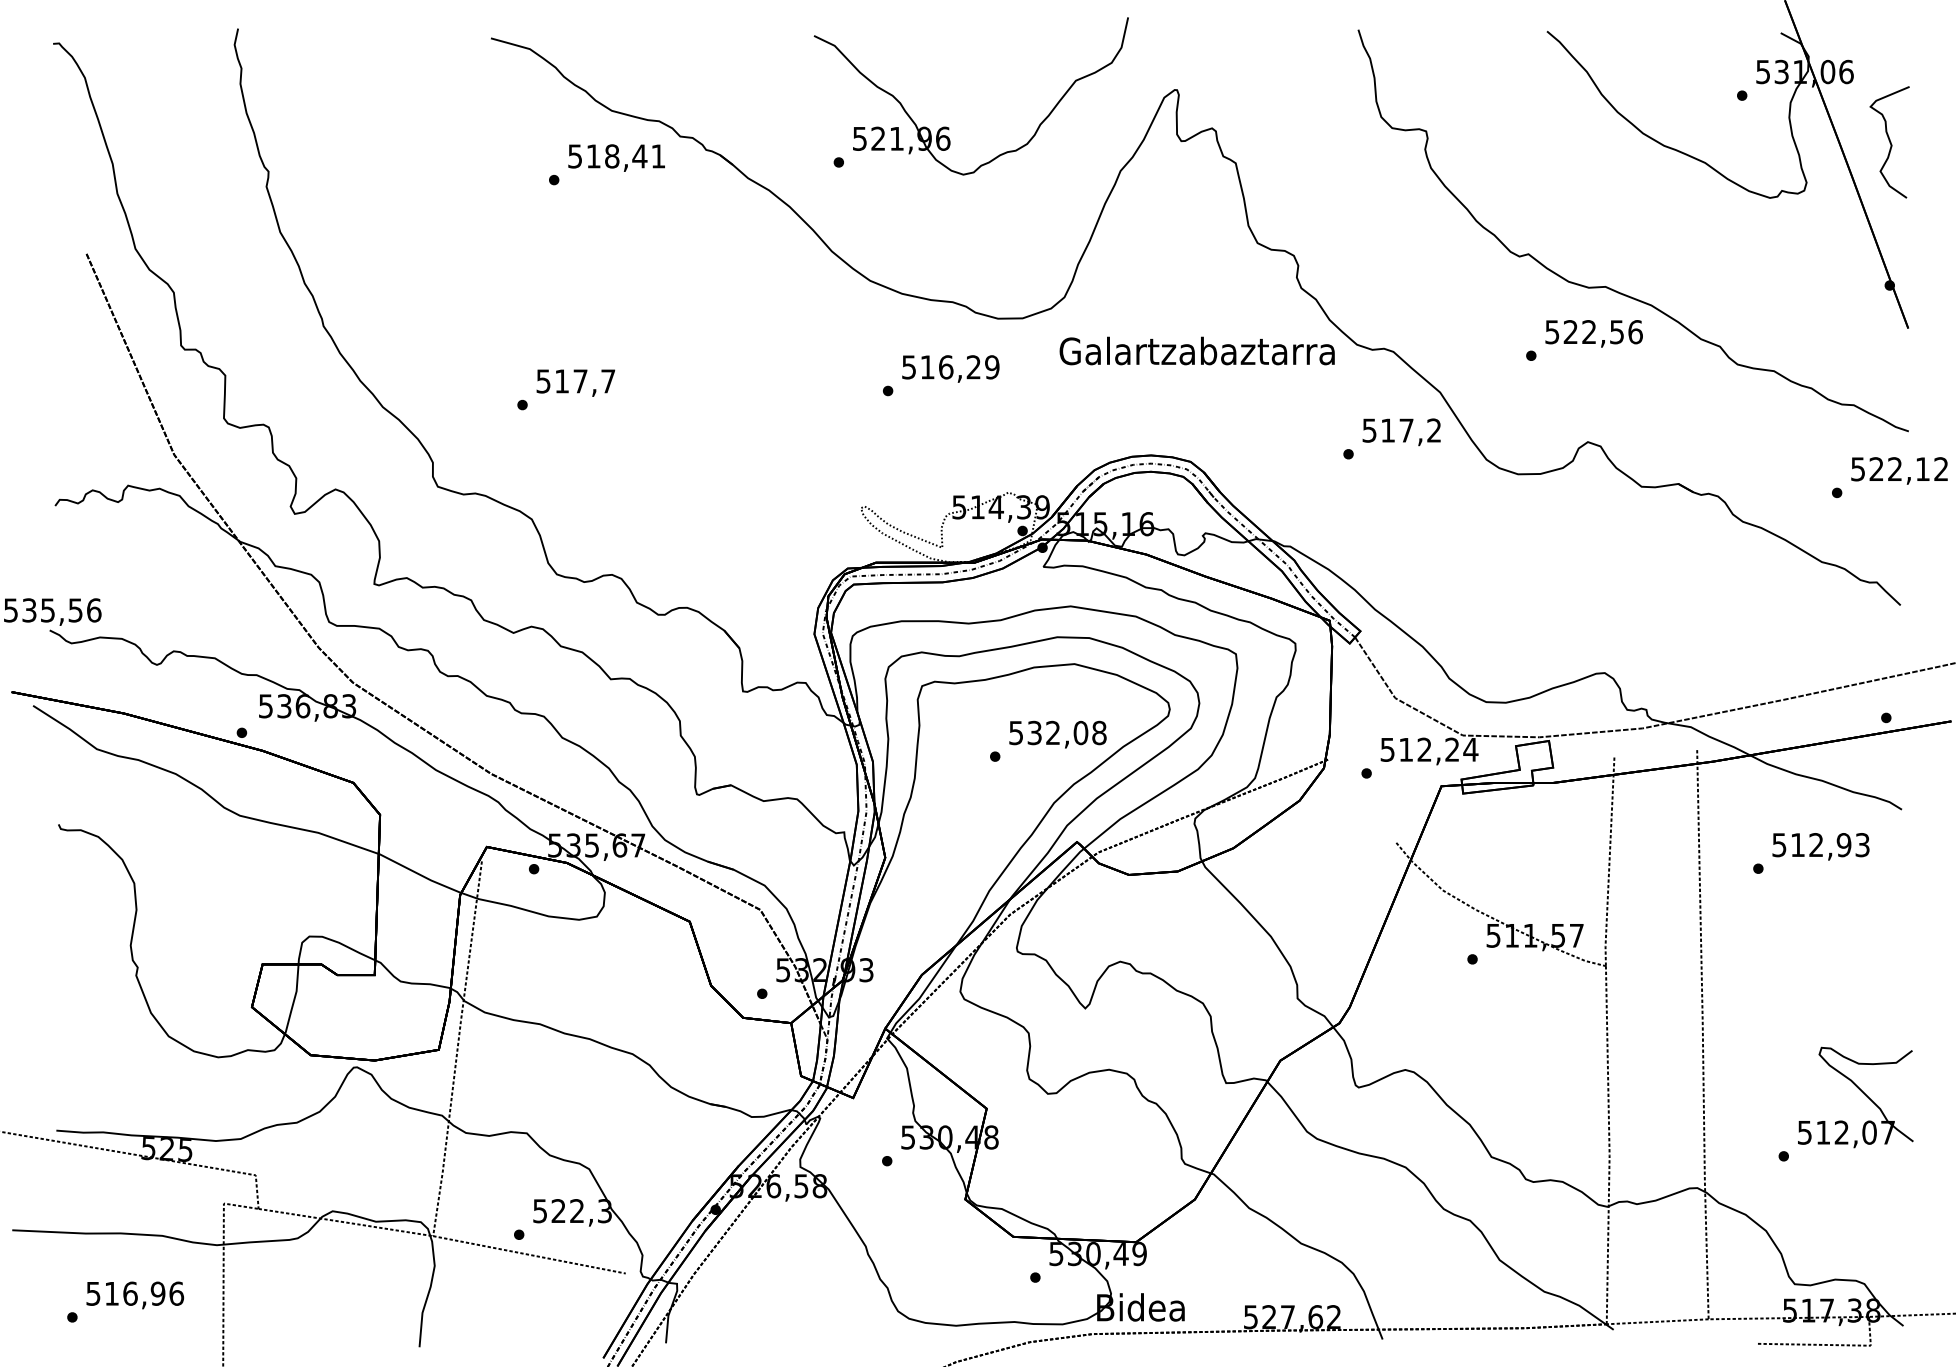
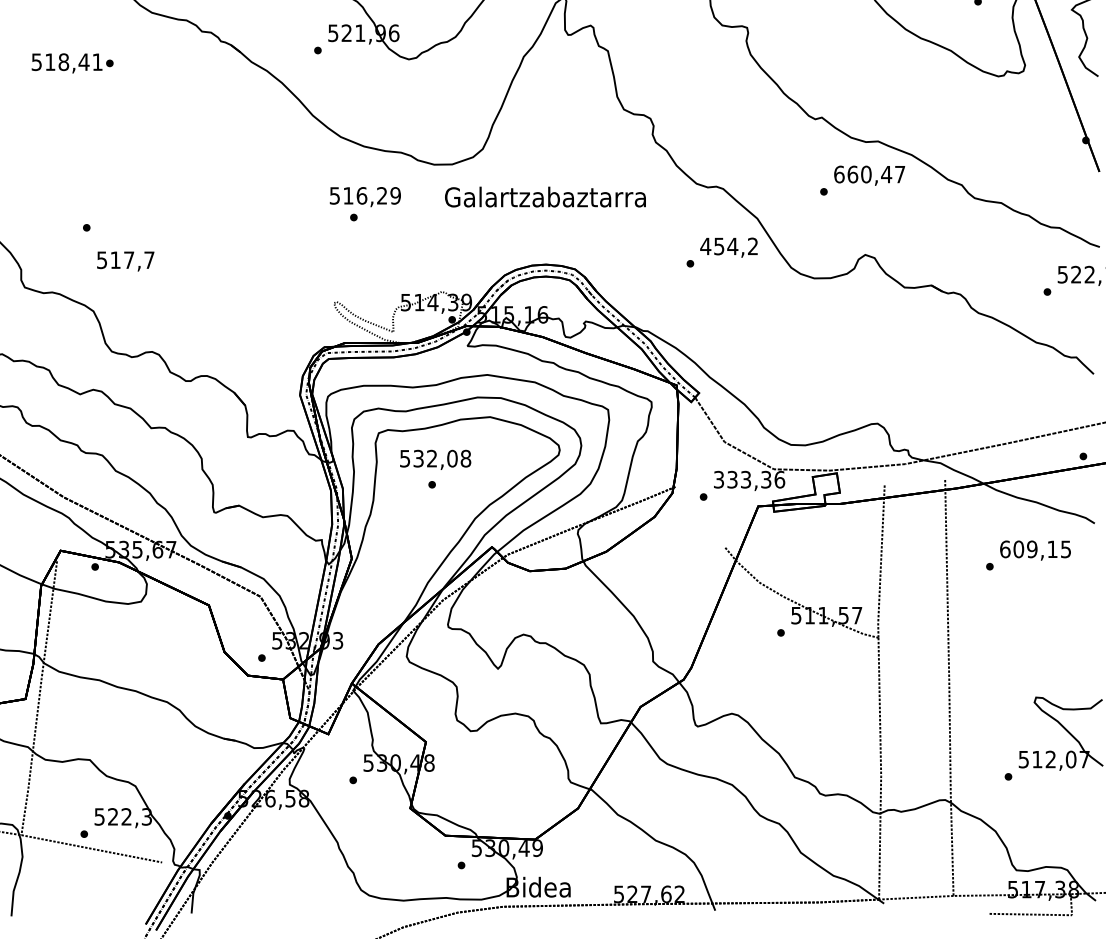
text: (616, 157) -> (66, 62), moved
text: (1593, 332) -> (869, 174), 522,56 -> 660,47
text: (1196, 350) -> (544, 196), moved
text: (950, 368) -> (365, 196), moved
text: (575, 382) -> (125, 261), moved
text: (1387, 430) -> (718, 246), 517,2 -> 454,2
text: (1057, 734) -> (435, 459), moved
text: (1429, 749) -> (749, 479), 512,24 -> 333,36
text: (1820, 845) -> (1035, 549), 512,93 -> 609,15

